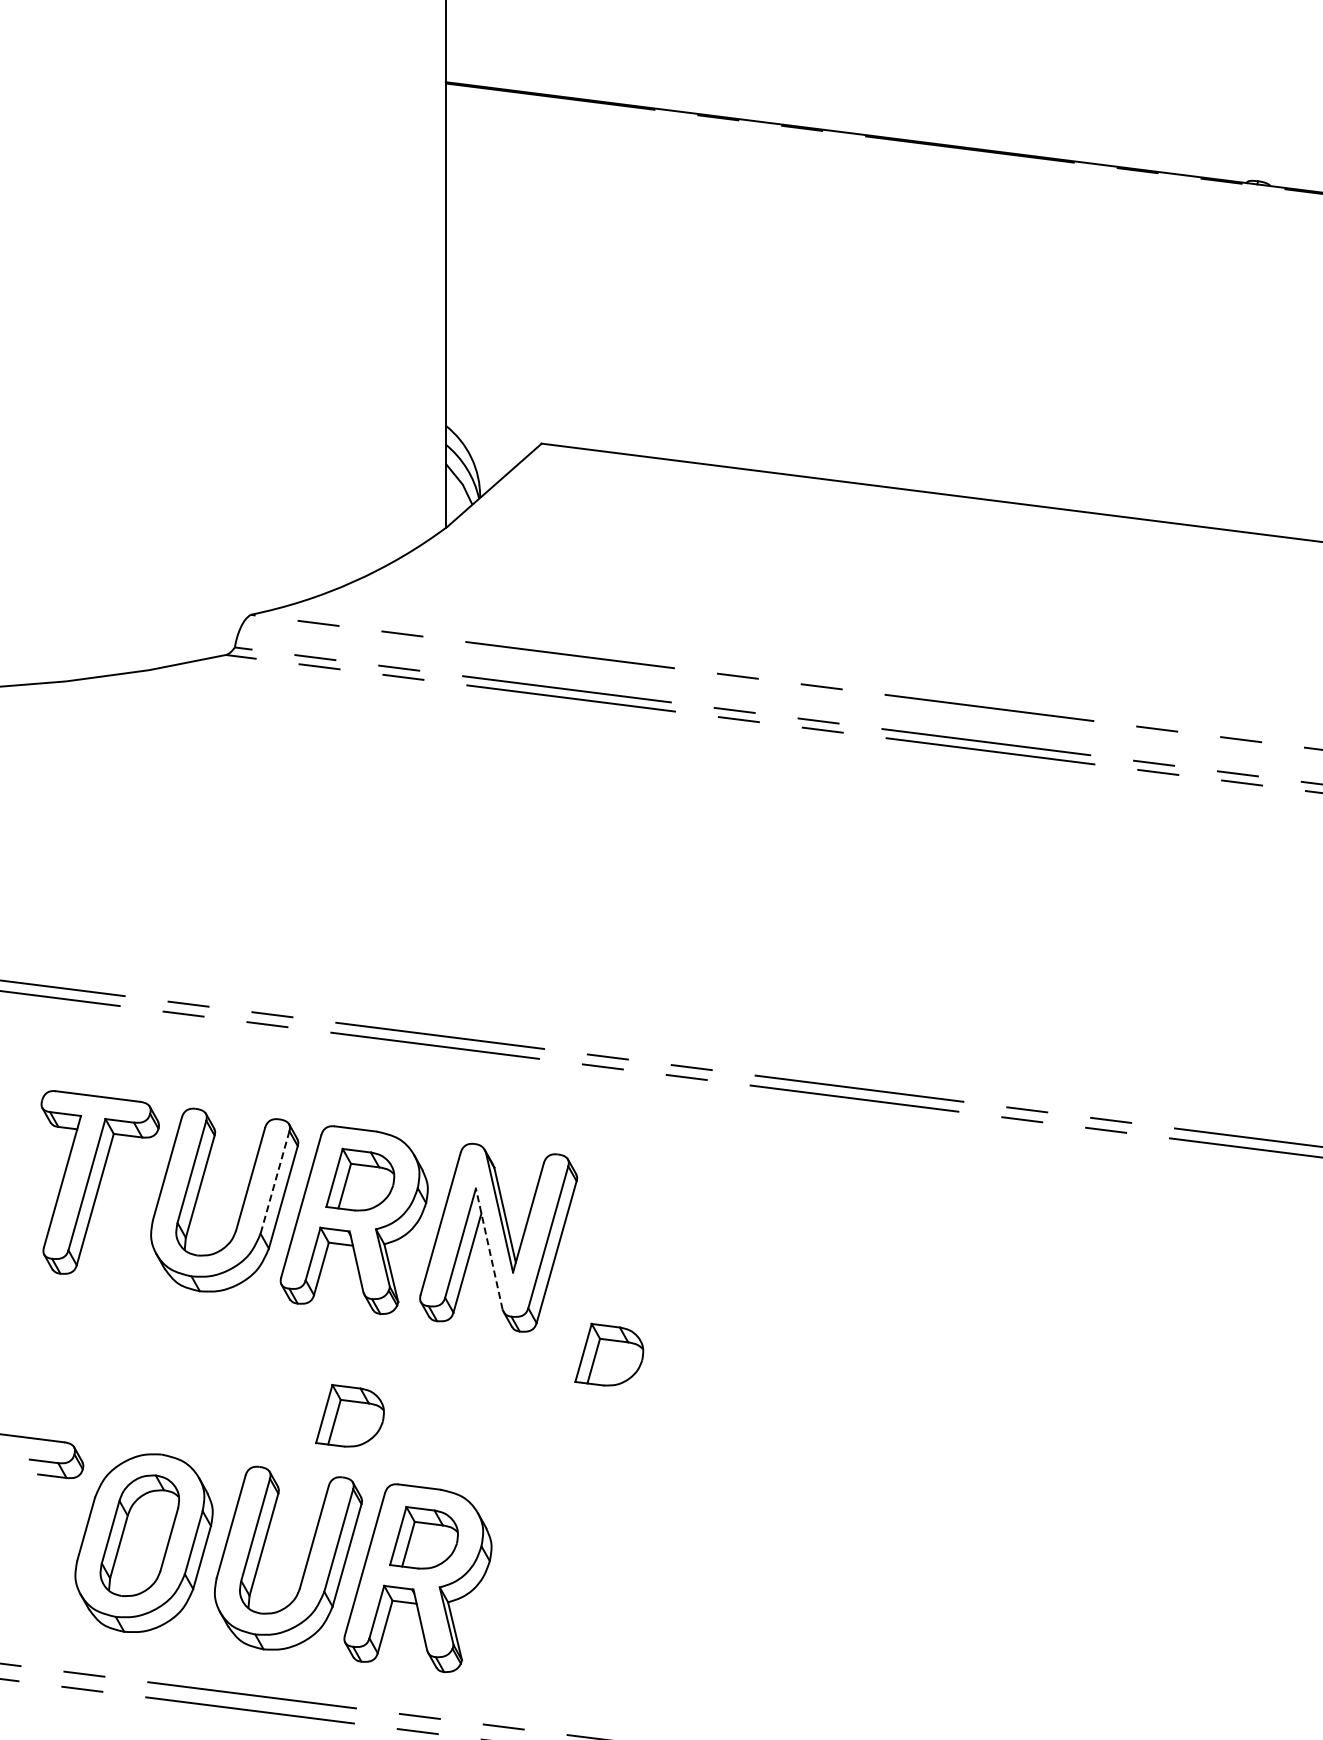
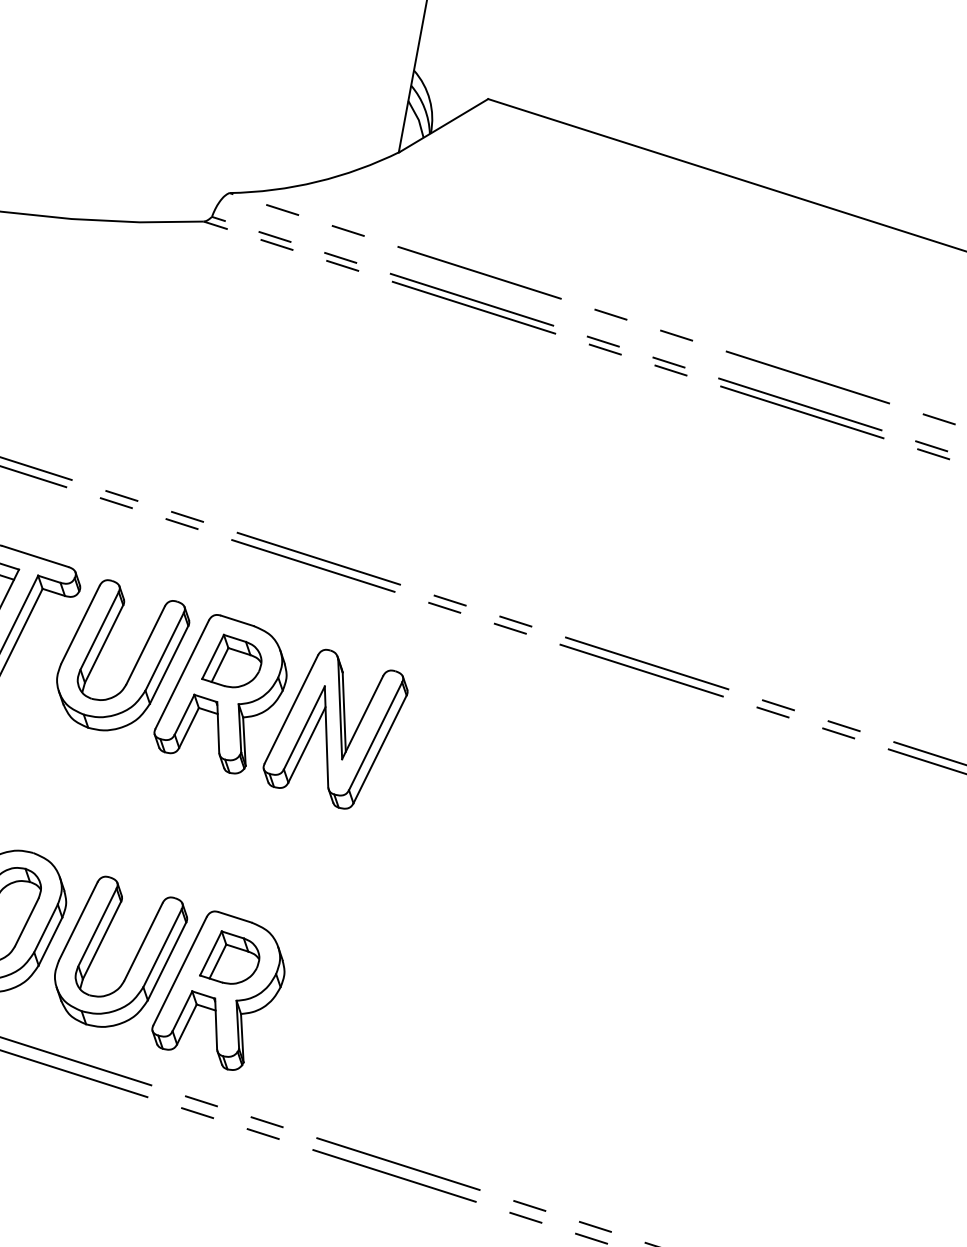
line: (274, 1182) -> (164, 651), dashed -> solid
line: (489, 1248) -> (326, 736), dashed -> solid
part: (609, 1354) -> (407, 839), removed
part: (349, 1415) -> (189, 849), removed

